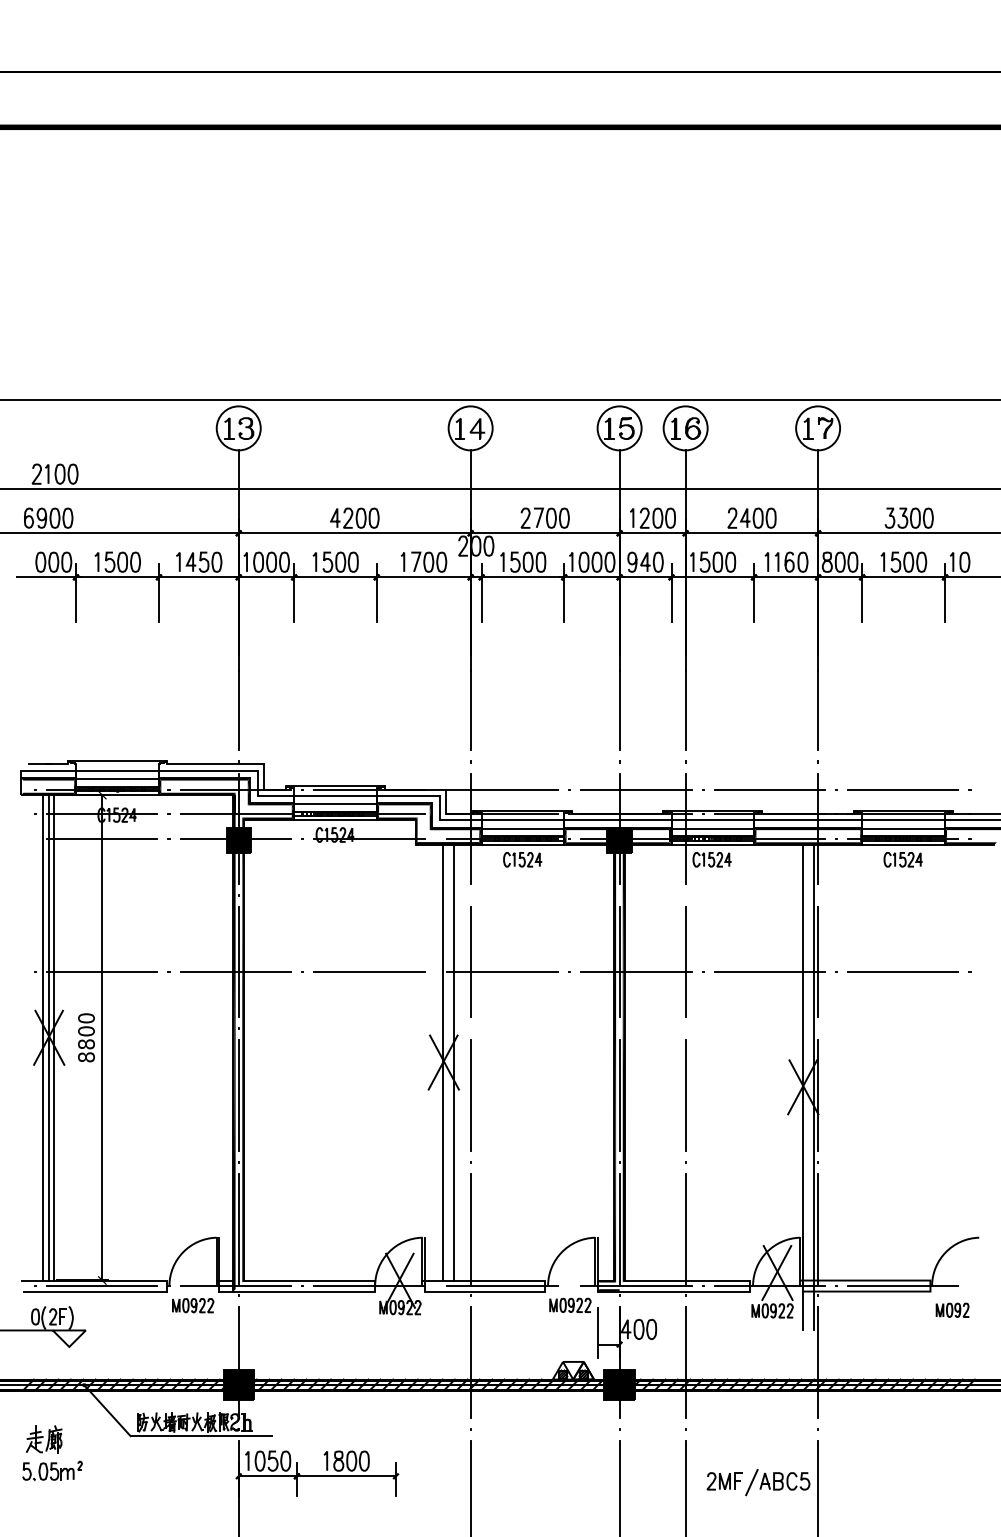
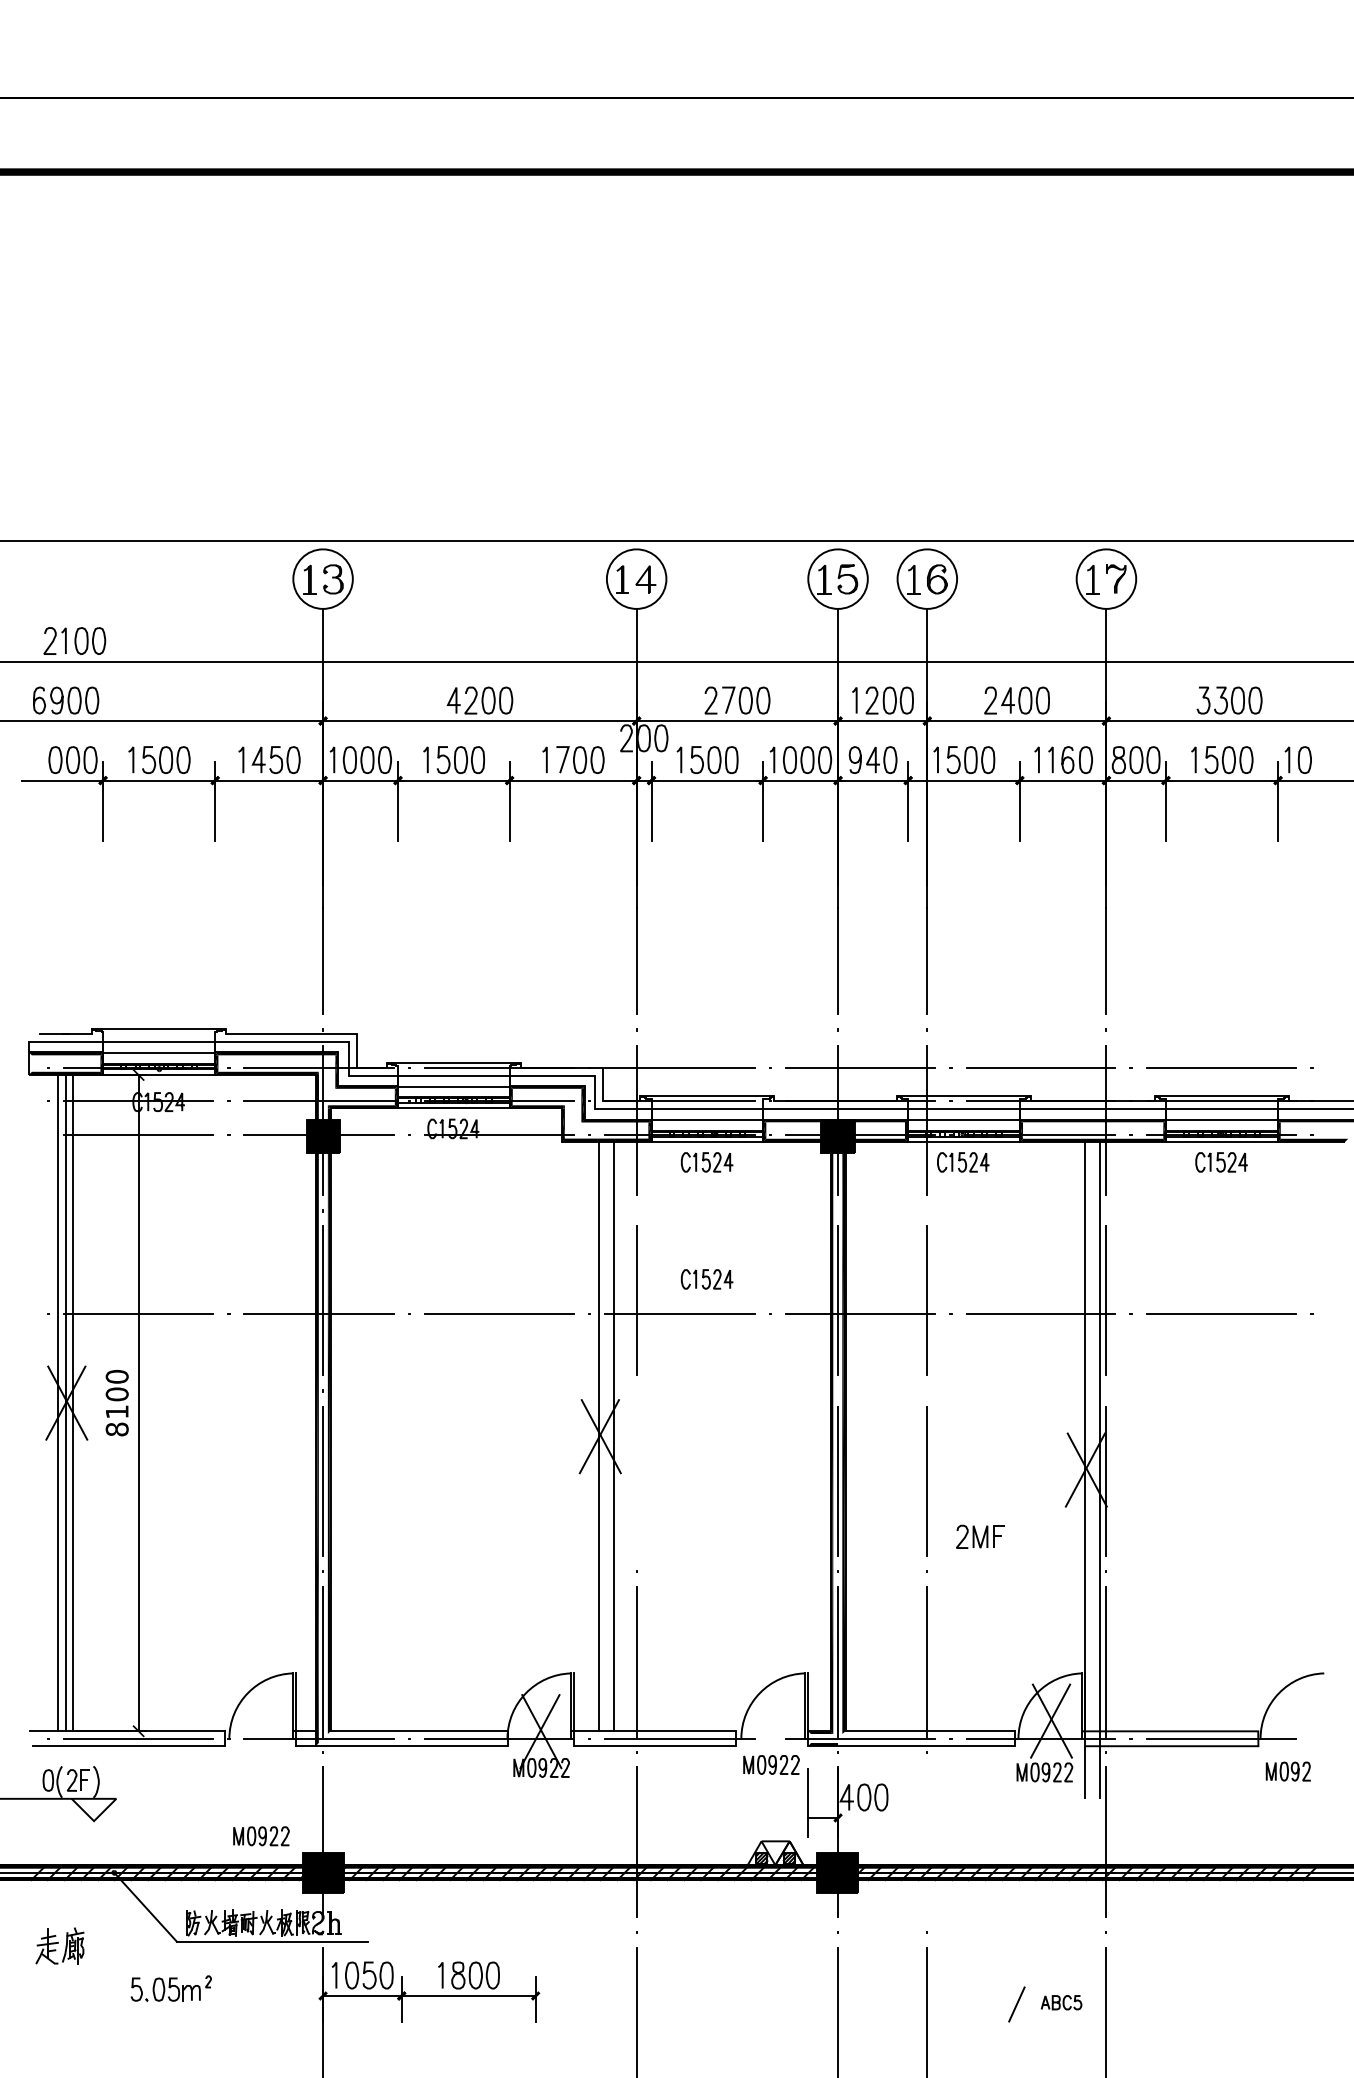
part: (522, 946) -> (706, 1279), added
text: (85, 1044) -> (116, 1411), 8800 -> 8100
line: (470, 1095) -> (636, 1480), removed
part: (193, 1305) -> (261, 1836), moved
line: (685, 1362) -> (927, 1841), removed
part: (51, 1470) -> (170, 1988), moved
part: (724, 1481) -> (980, 1536), moved
part: (784, 1481) -> (1061, 2002), size x0.6

